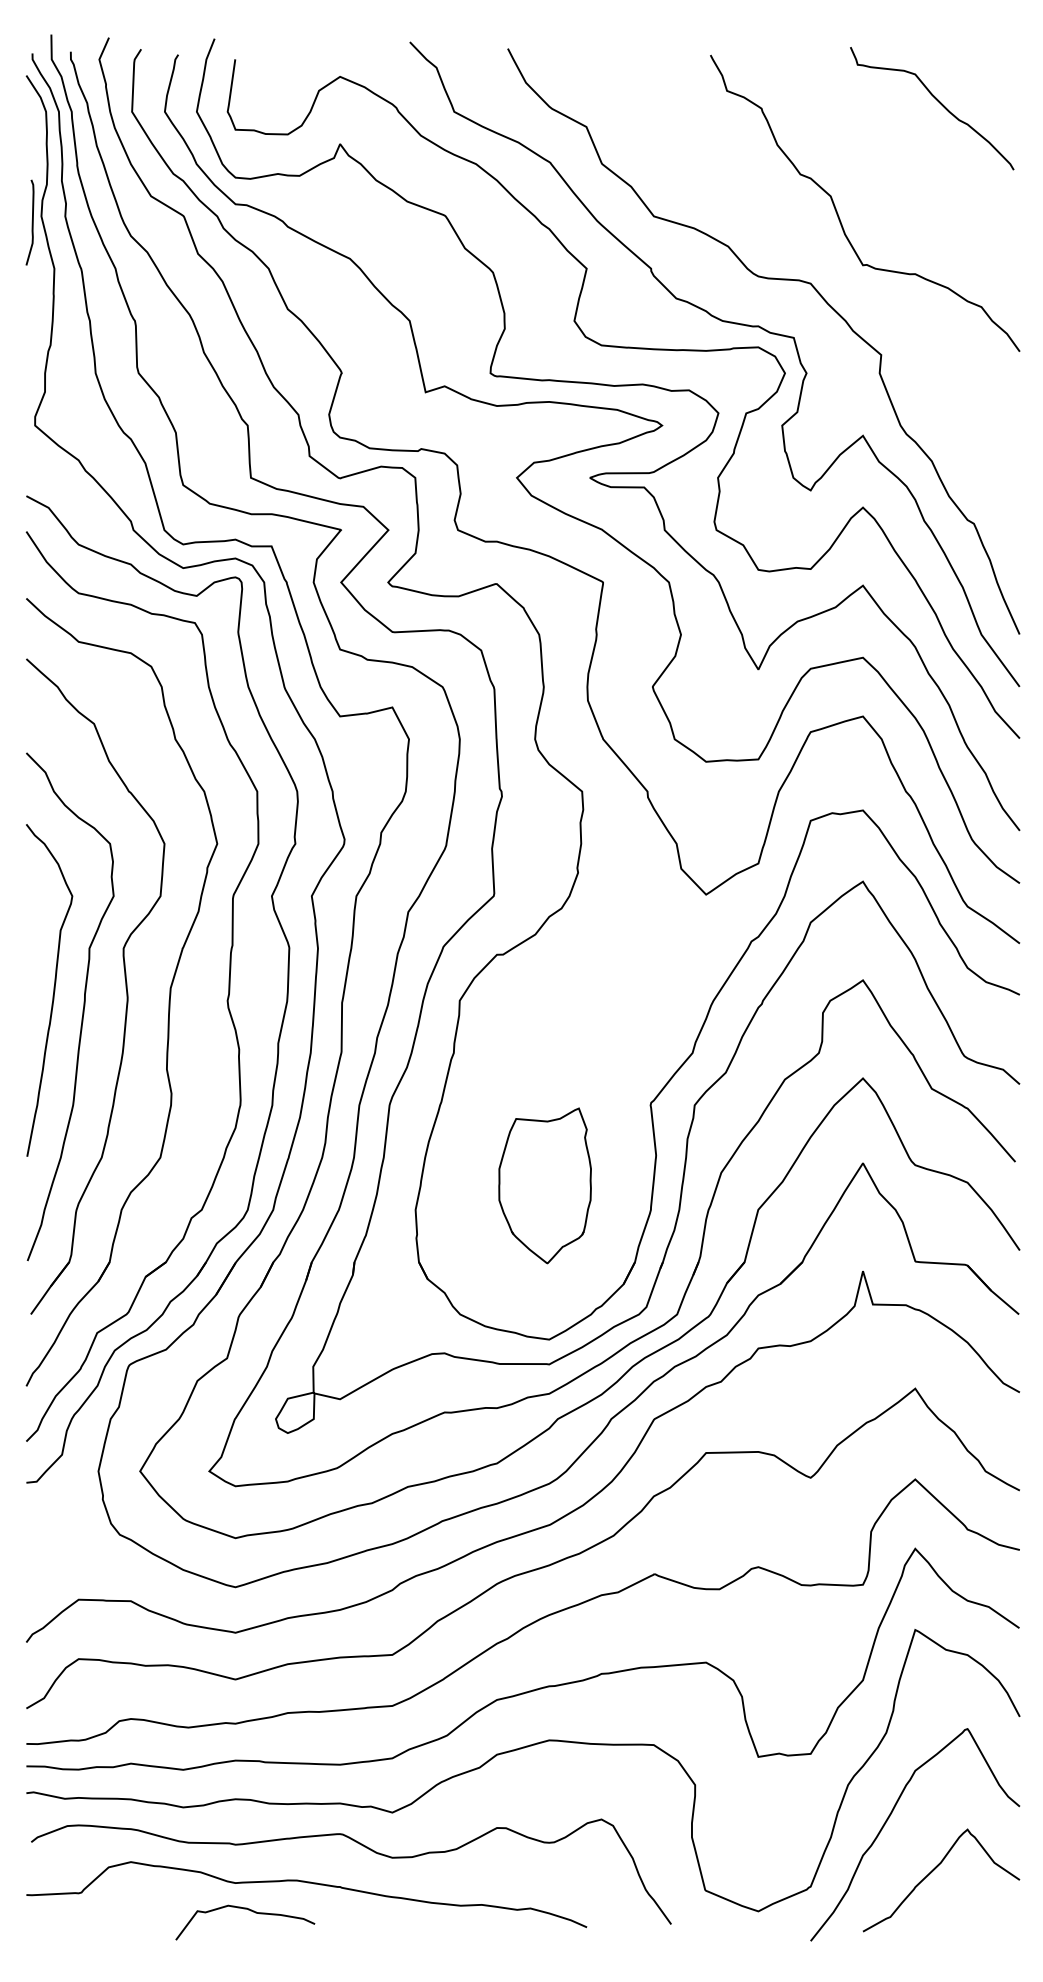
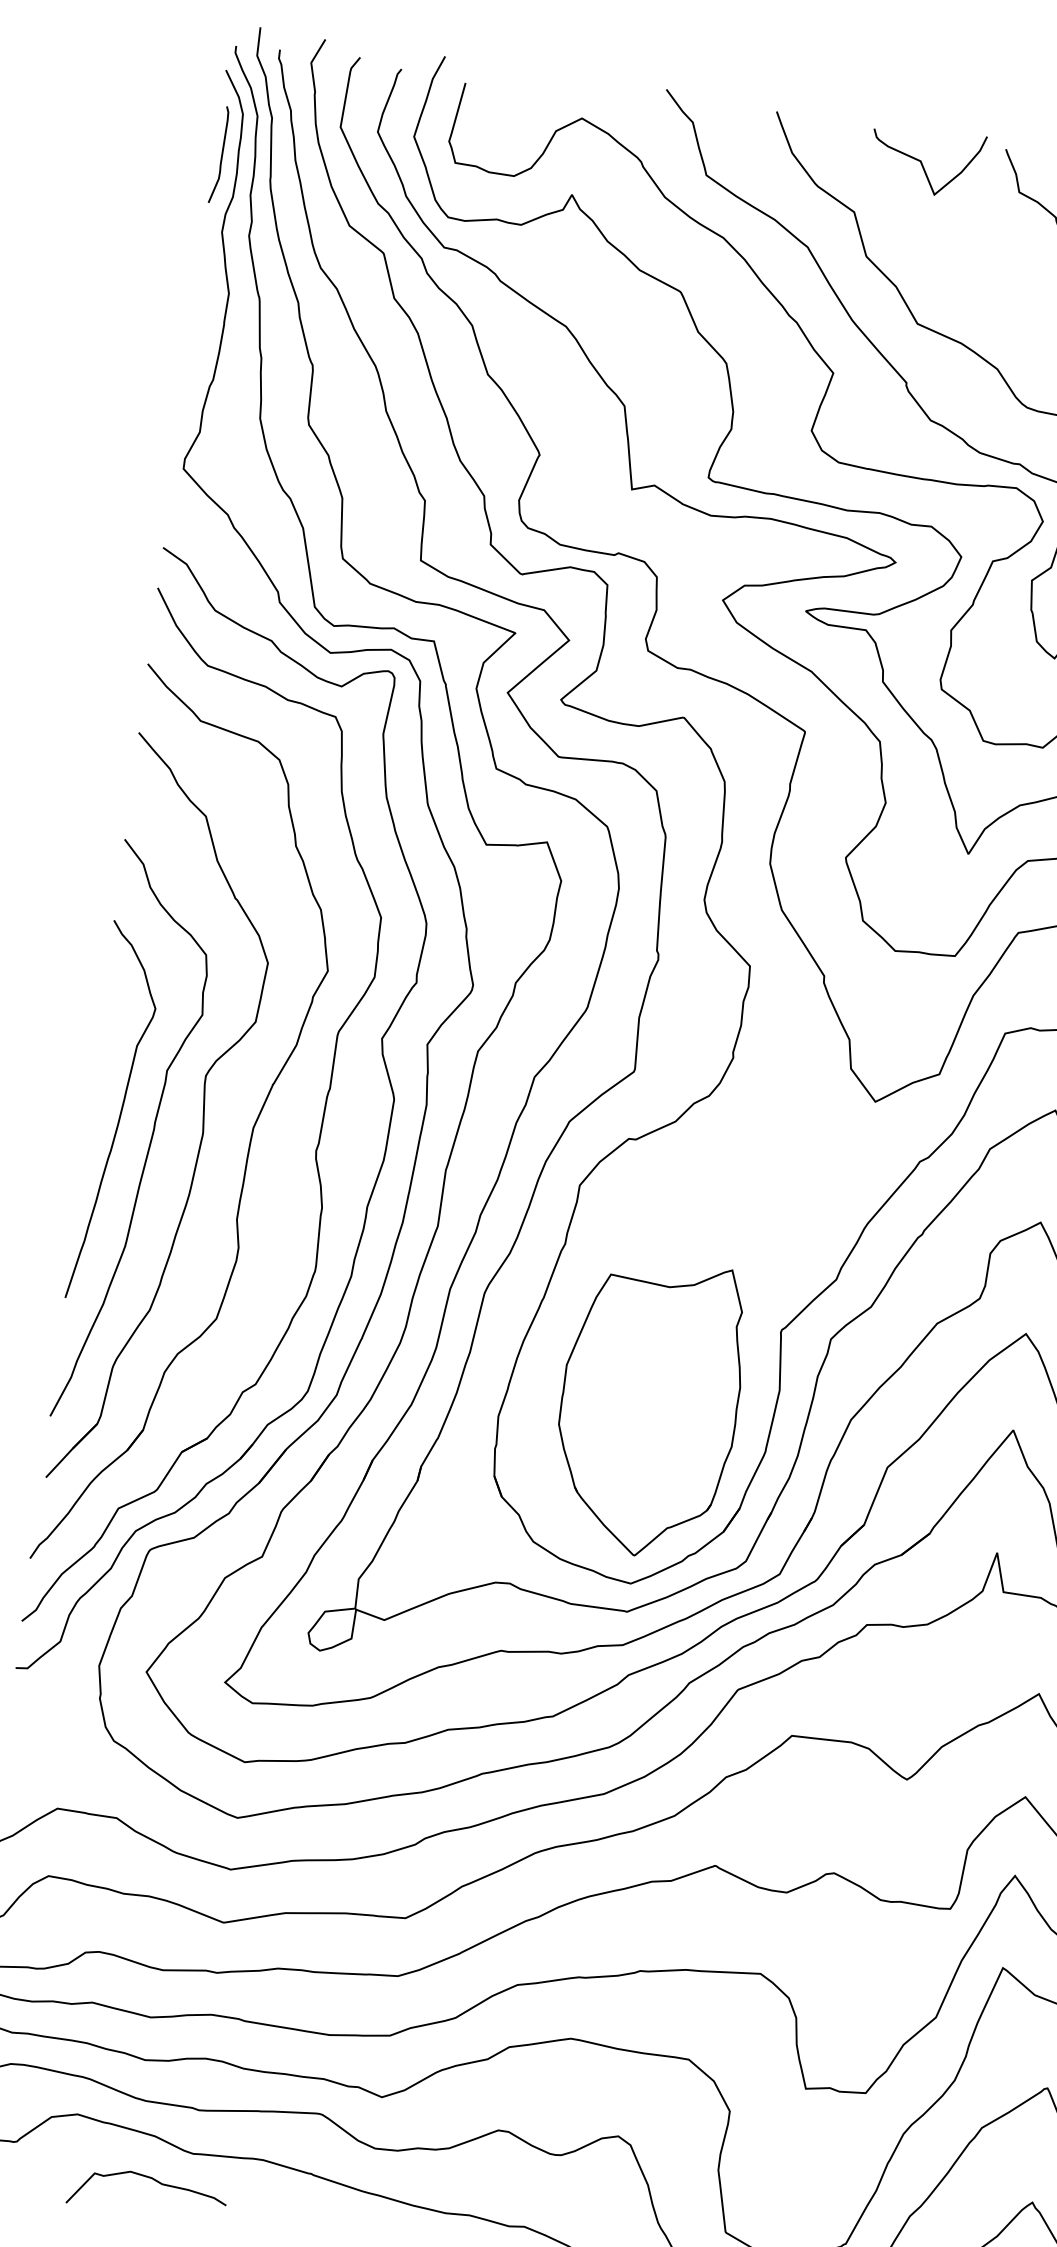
curve: (639, 75) -> (922, 161), added
curve: (31, 222) -> (220, 154), moved
part: (544, 1185) -> (648, 1407), size x1.67
curve: (250, 1911) -> (154, 2181), moved

